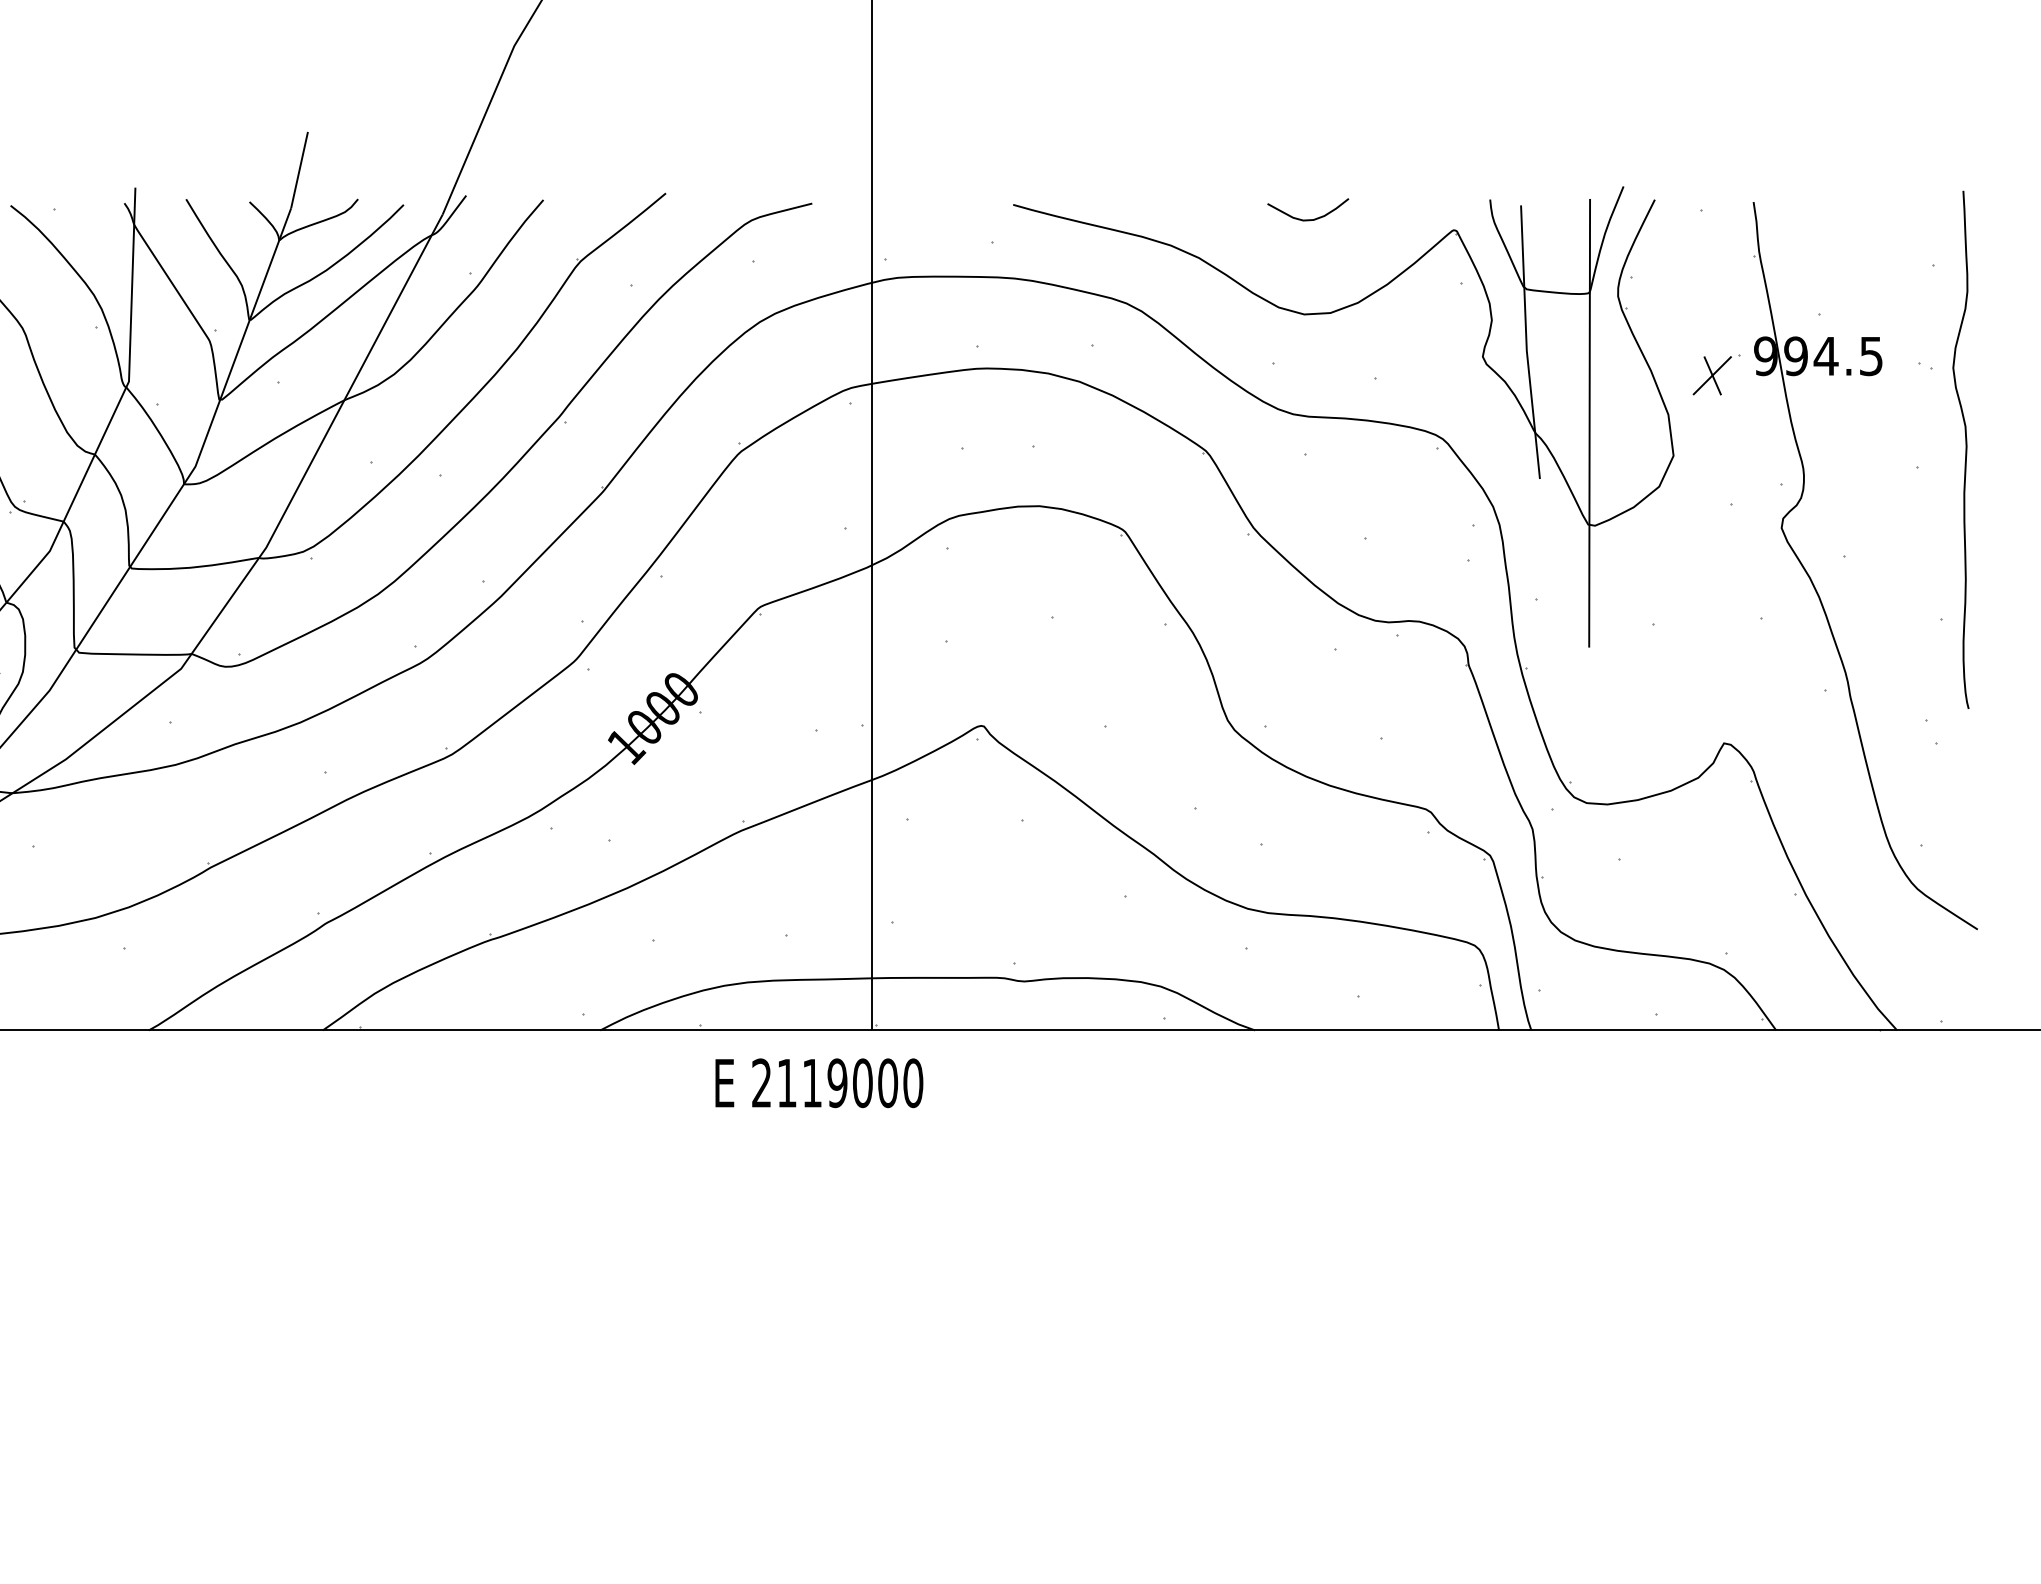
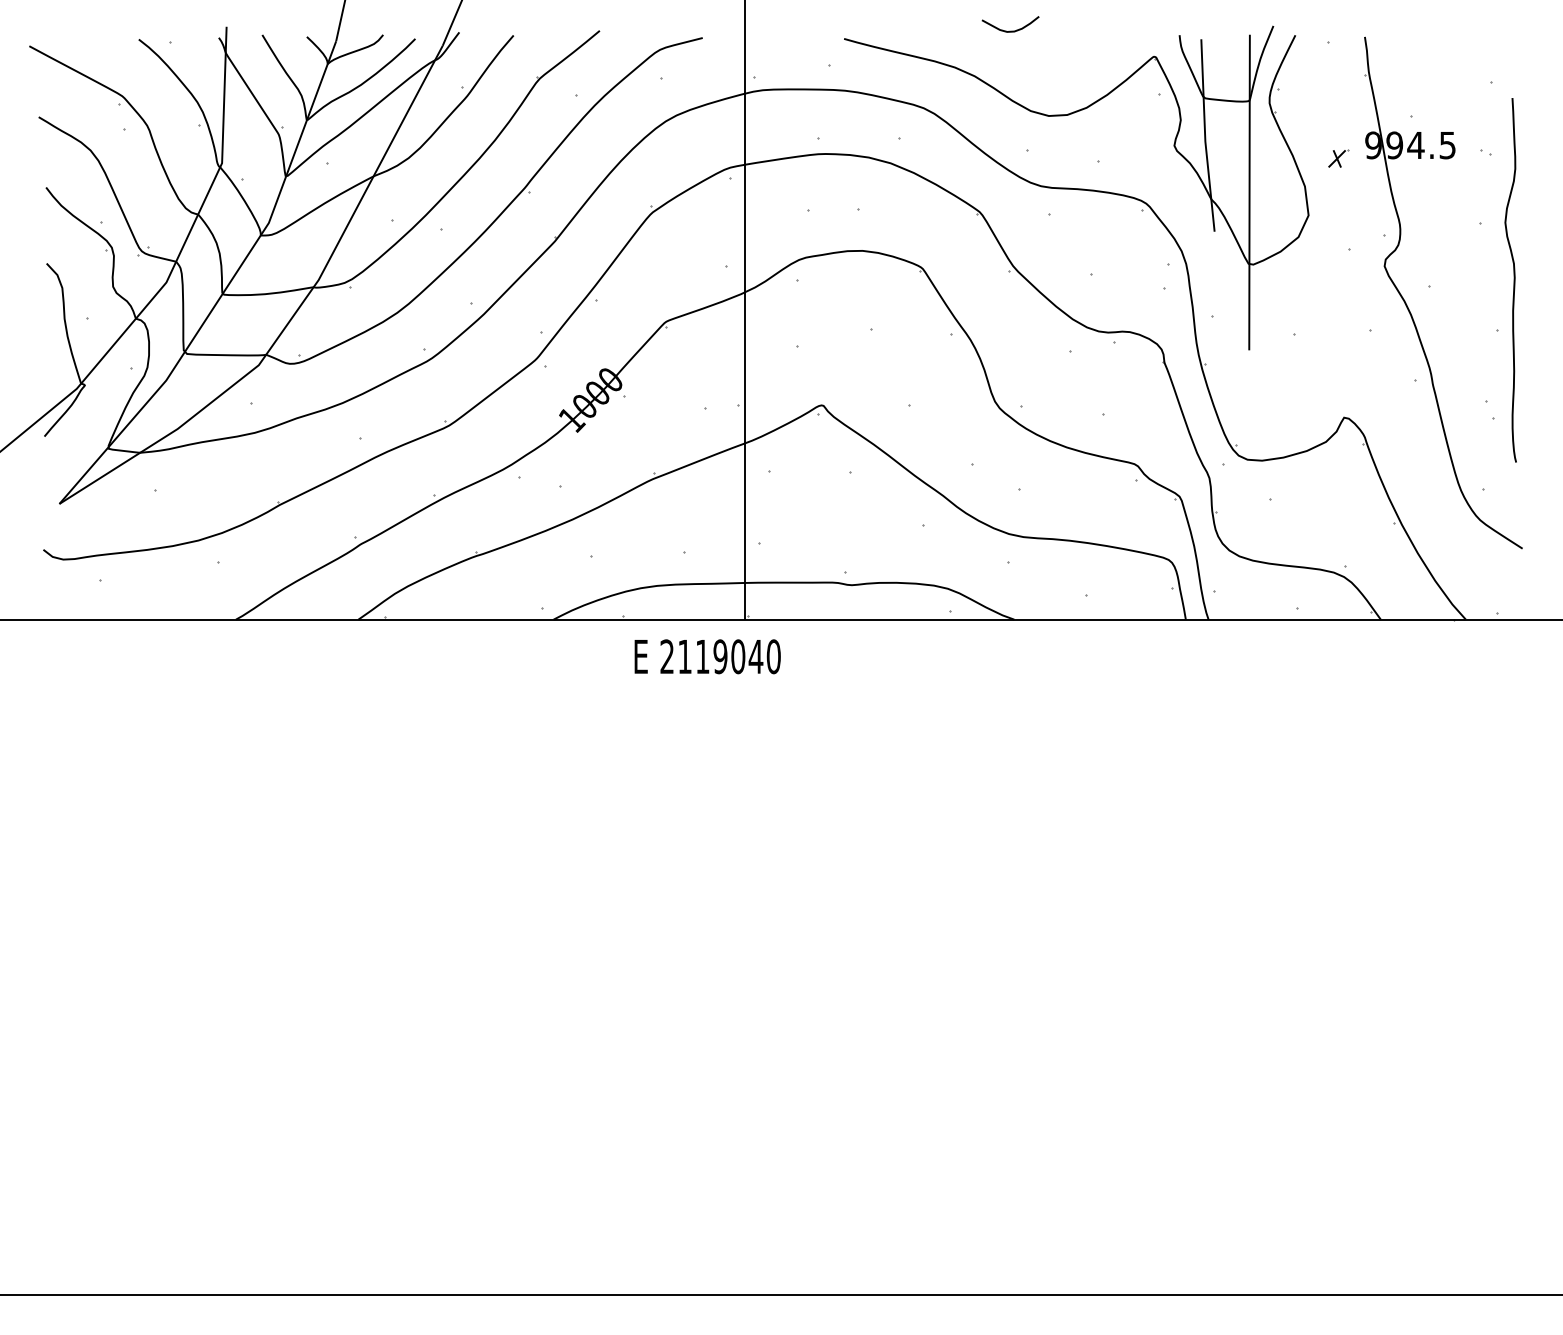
curve: (1308, 218) -> (1010, 30), moved
part: (1716, 374) -> (1338, 158), size x0.6
curve: (1964, 450) -> (1513, 280), moved
text: (887, 1082) -> (755, 656), 2119000 -> 2119040

